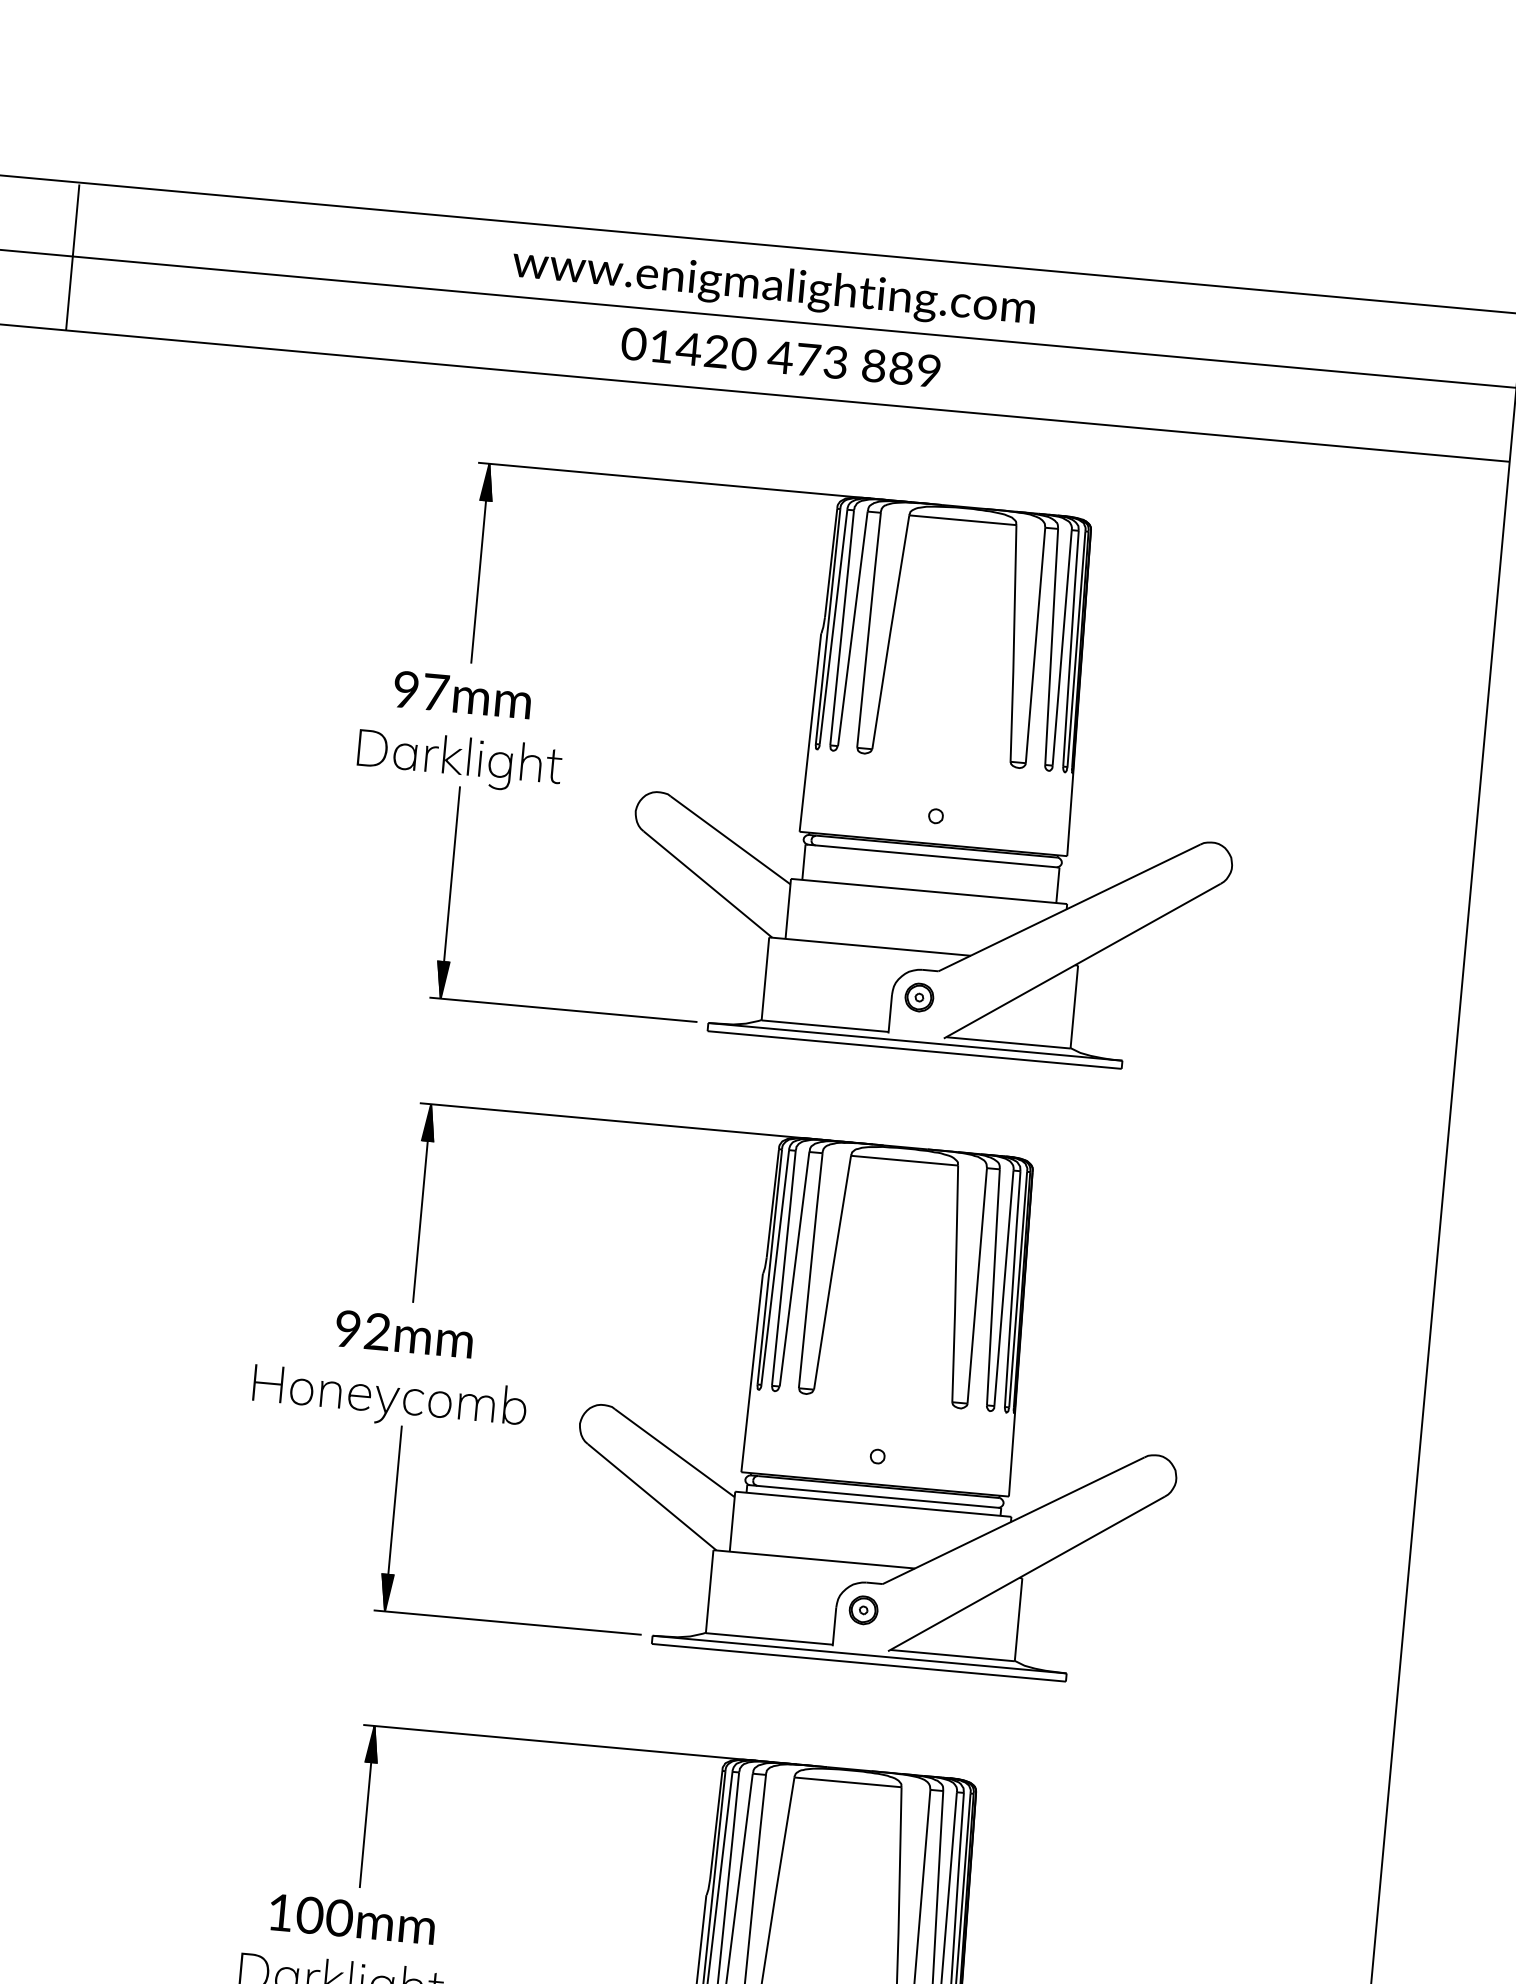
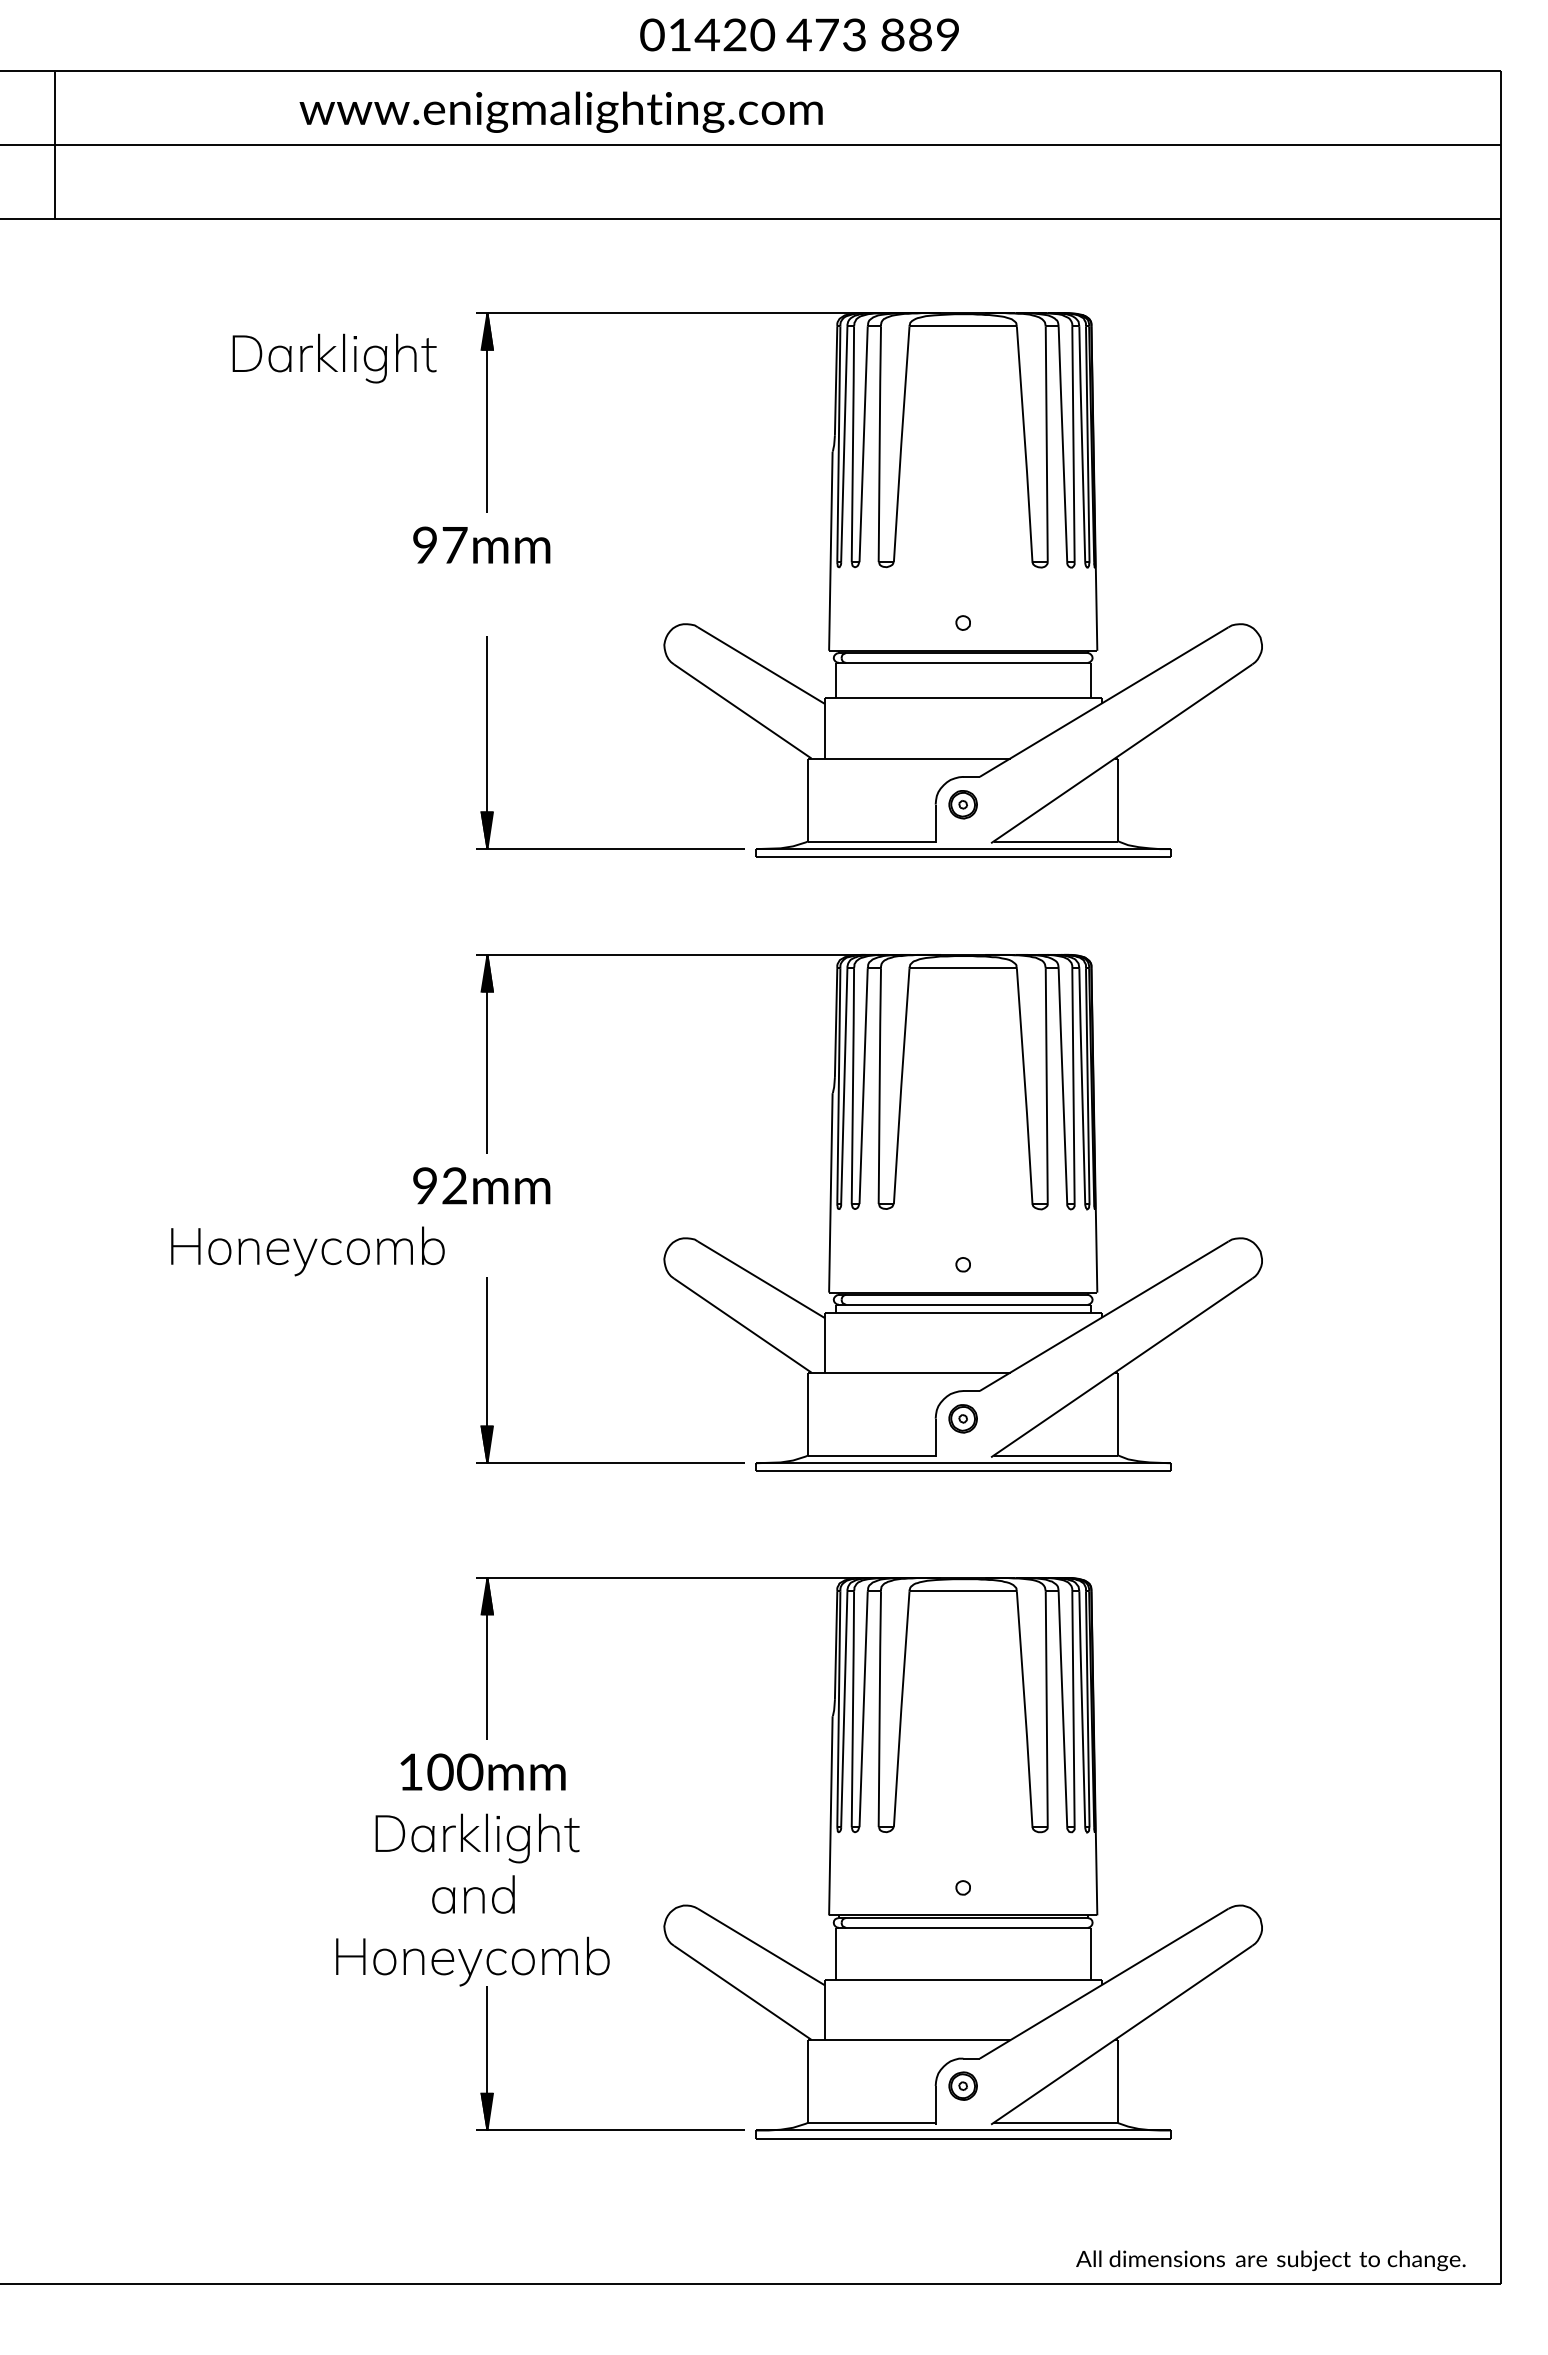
text: (773, 286) -> (560, 111), moved
text: (780, 356) -> (799, 34), moved
text: (459, 761) -> (334, 358), moved
text: (389, 1399) -> (307, 1251), moved

